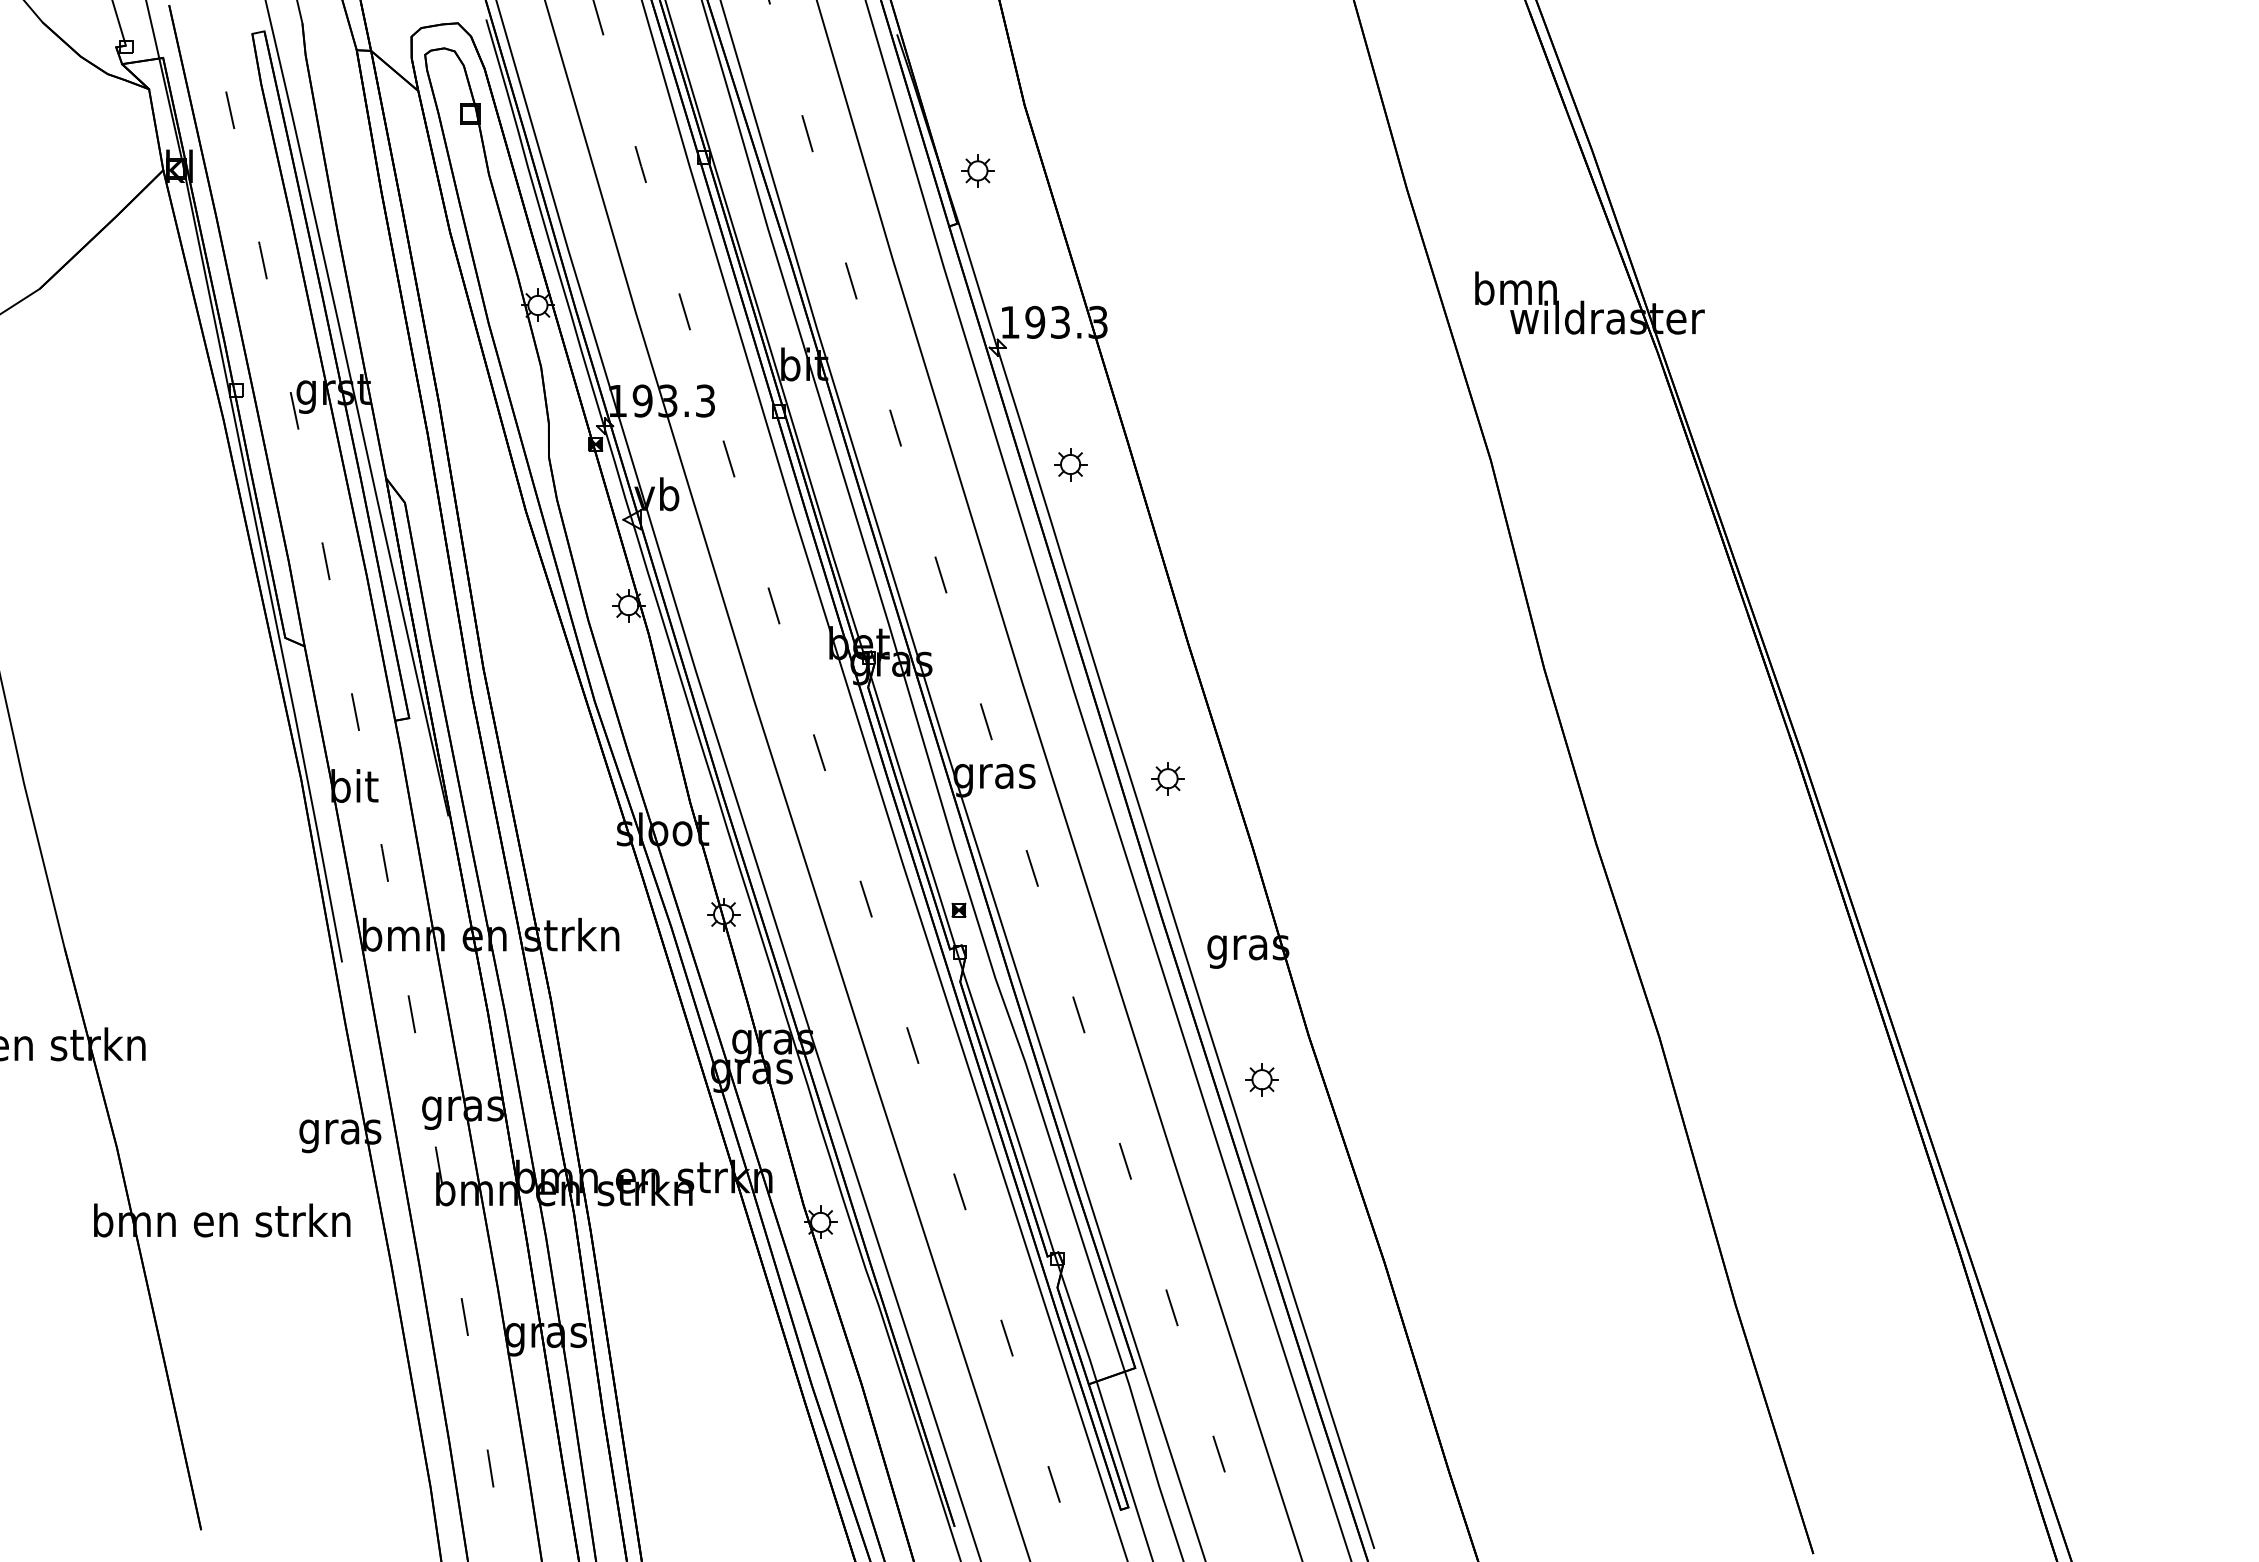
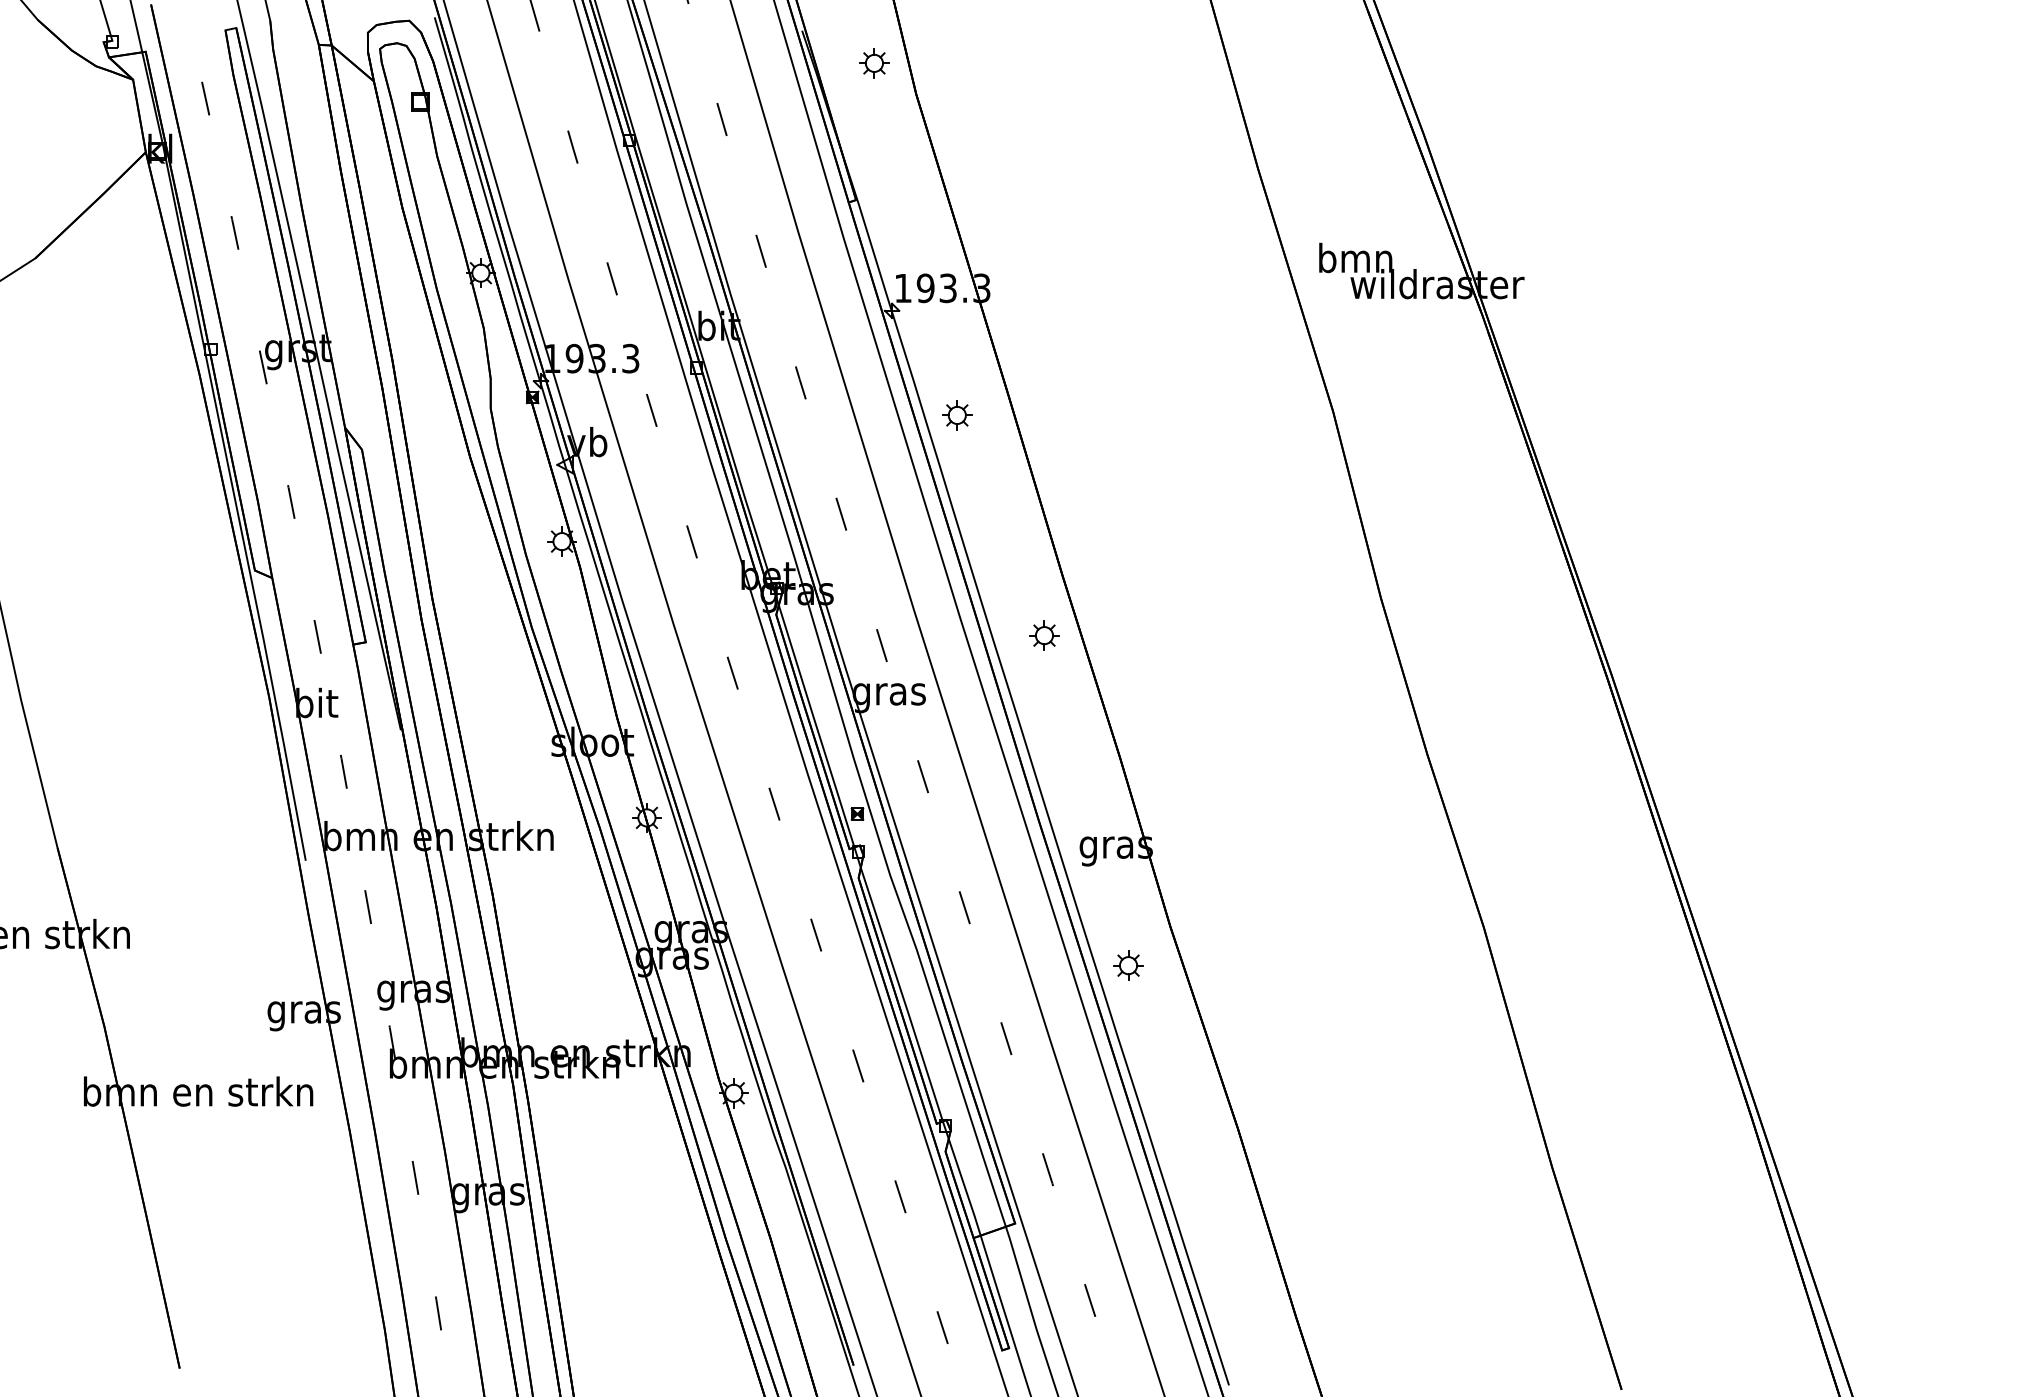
part: (977, 170) -> (874, 63), moved
part: (1167, 778) -> (1043, 635), moved

